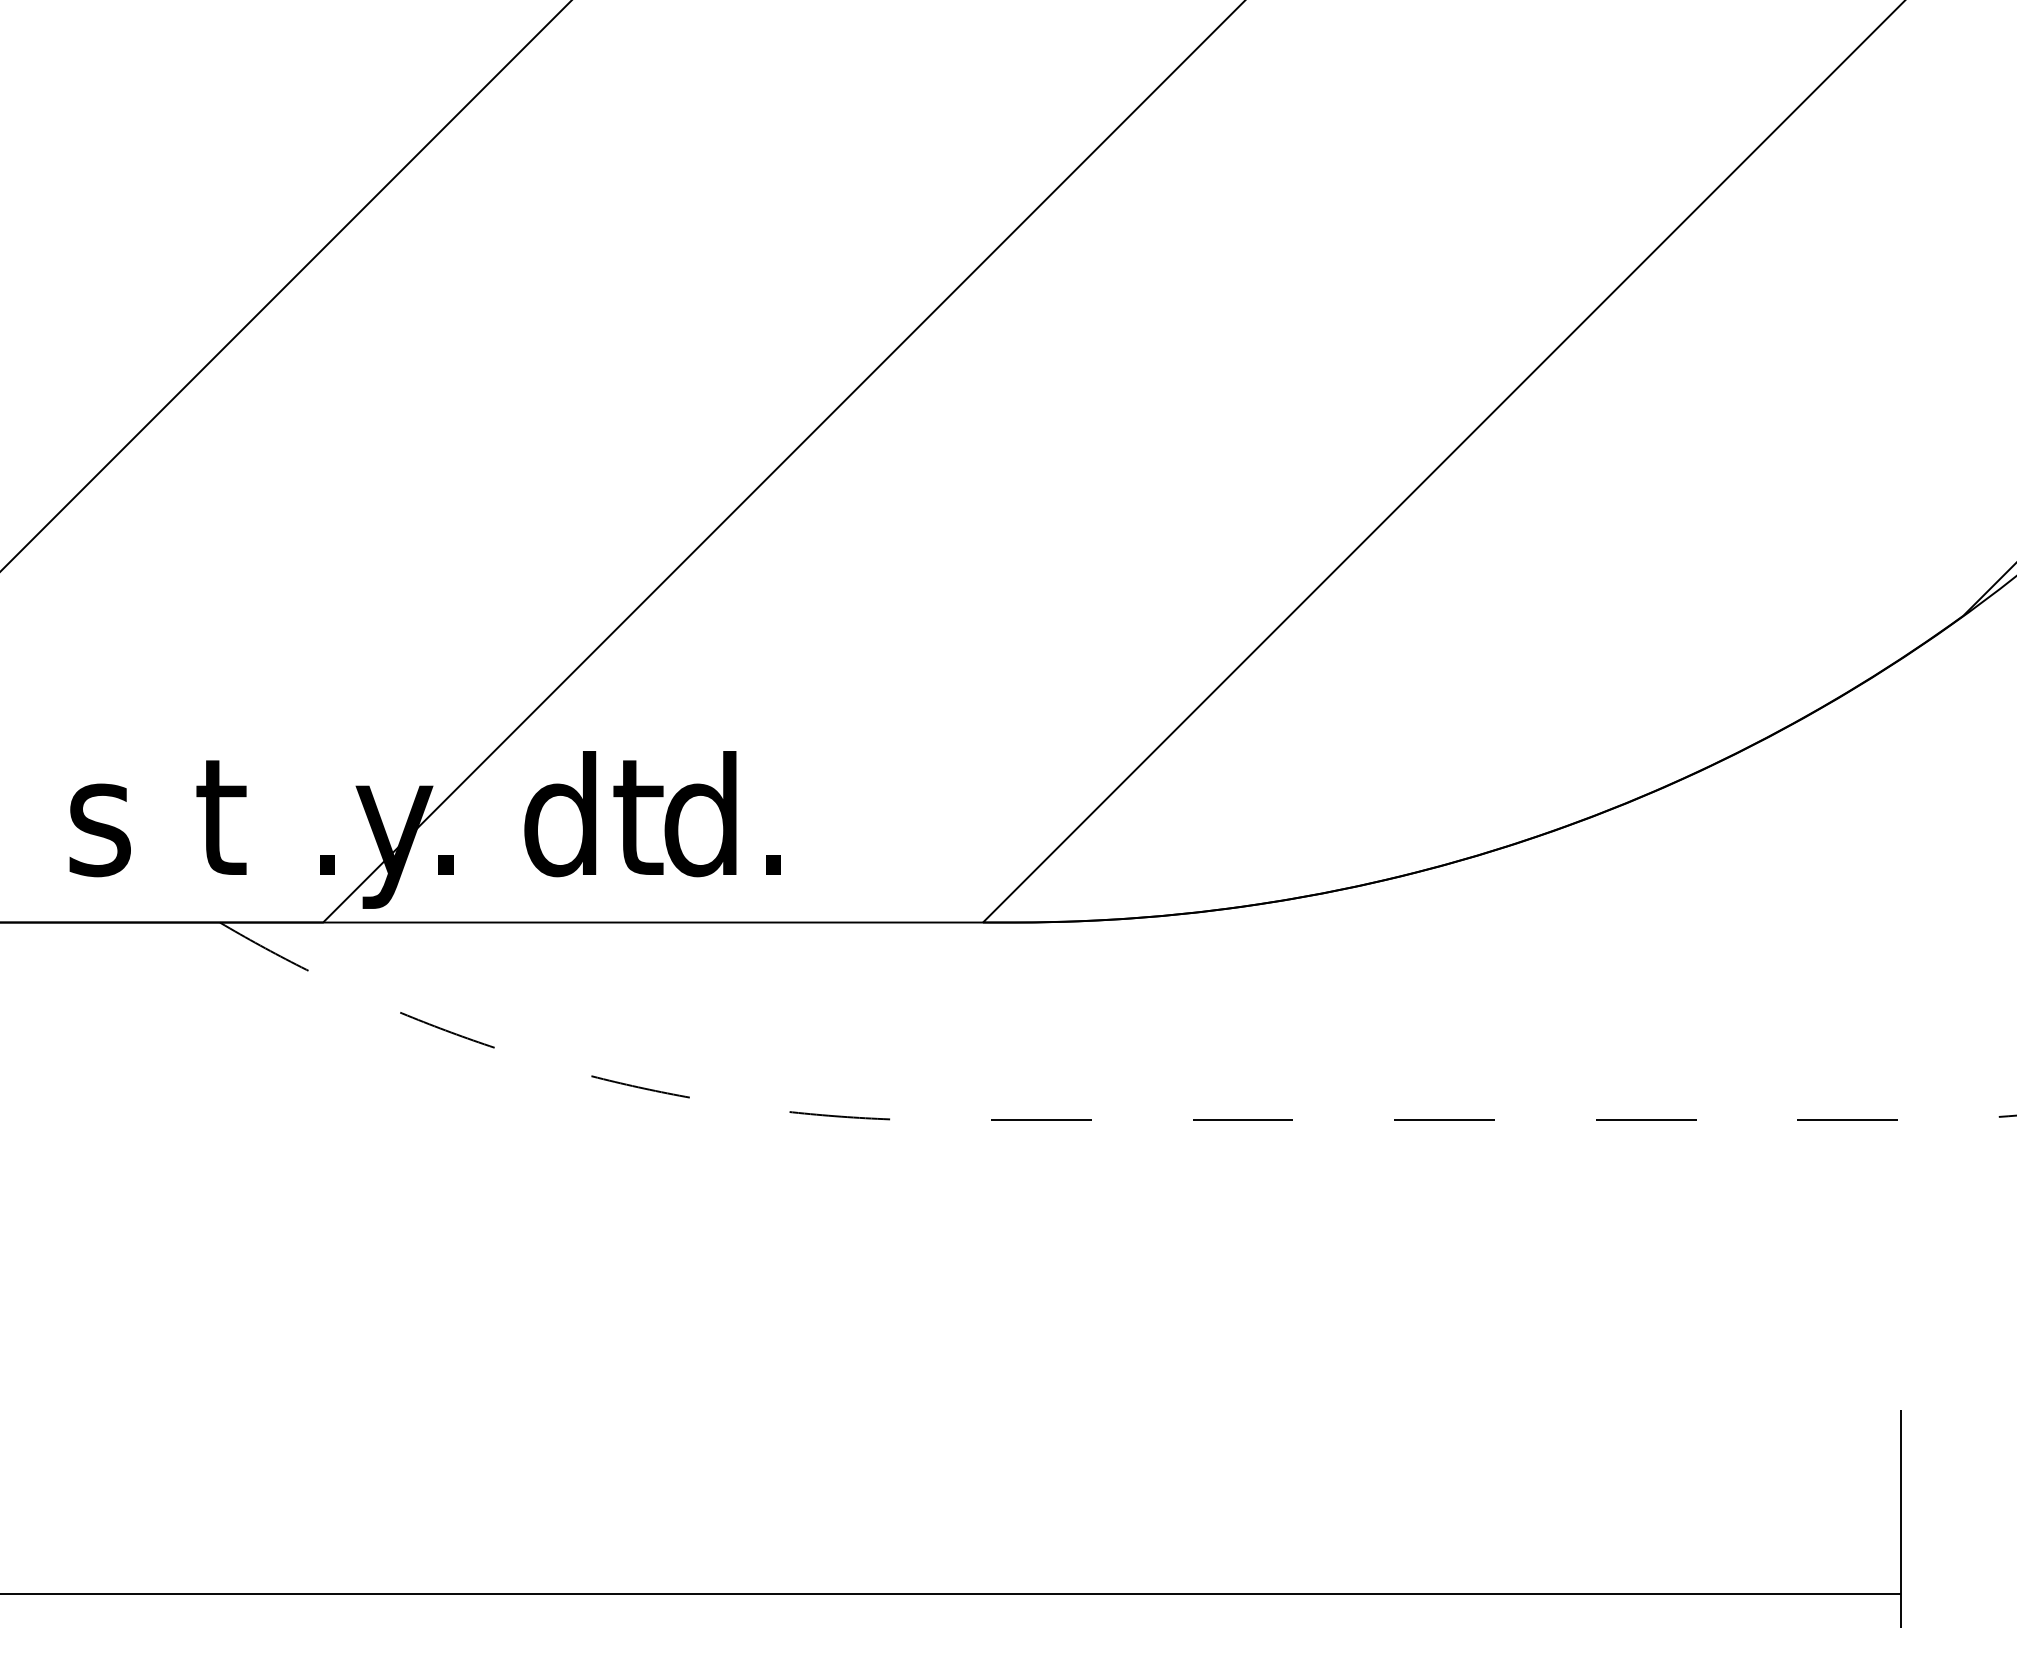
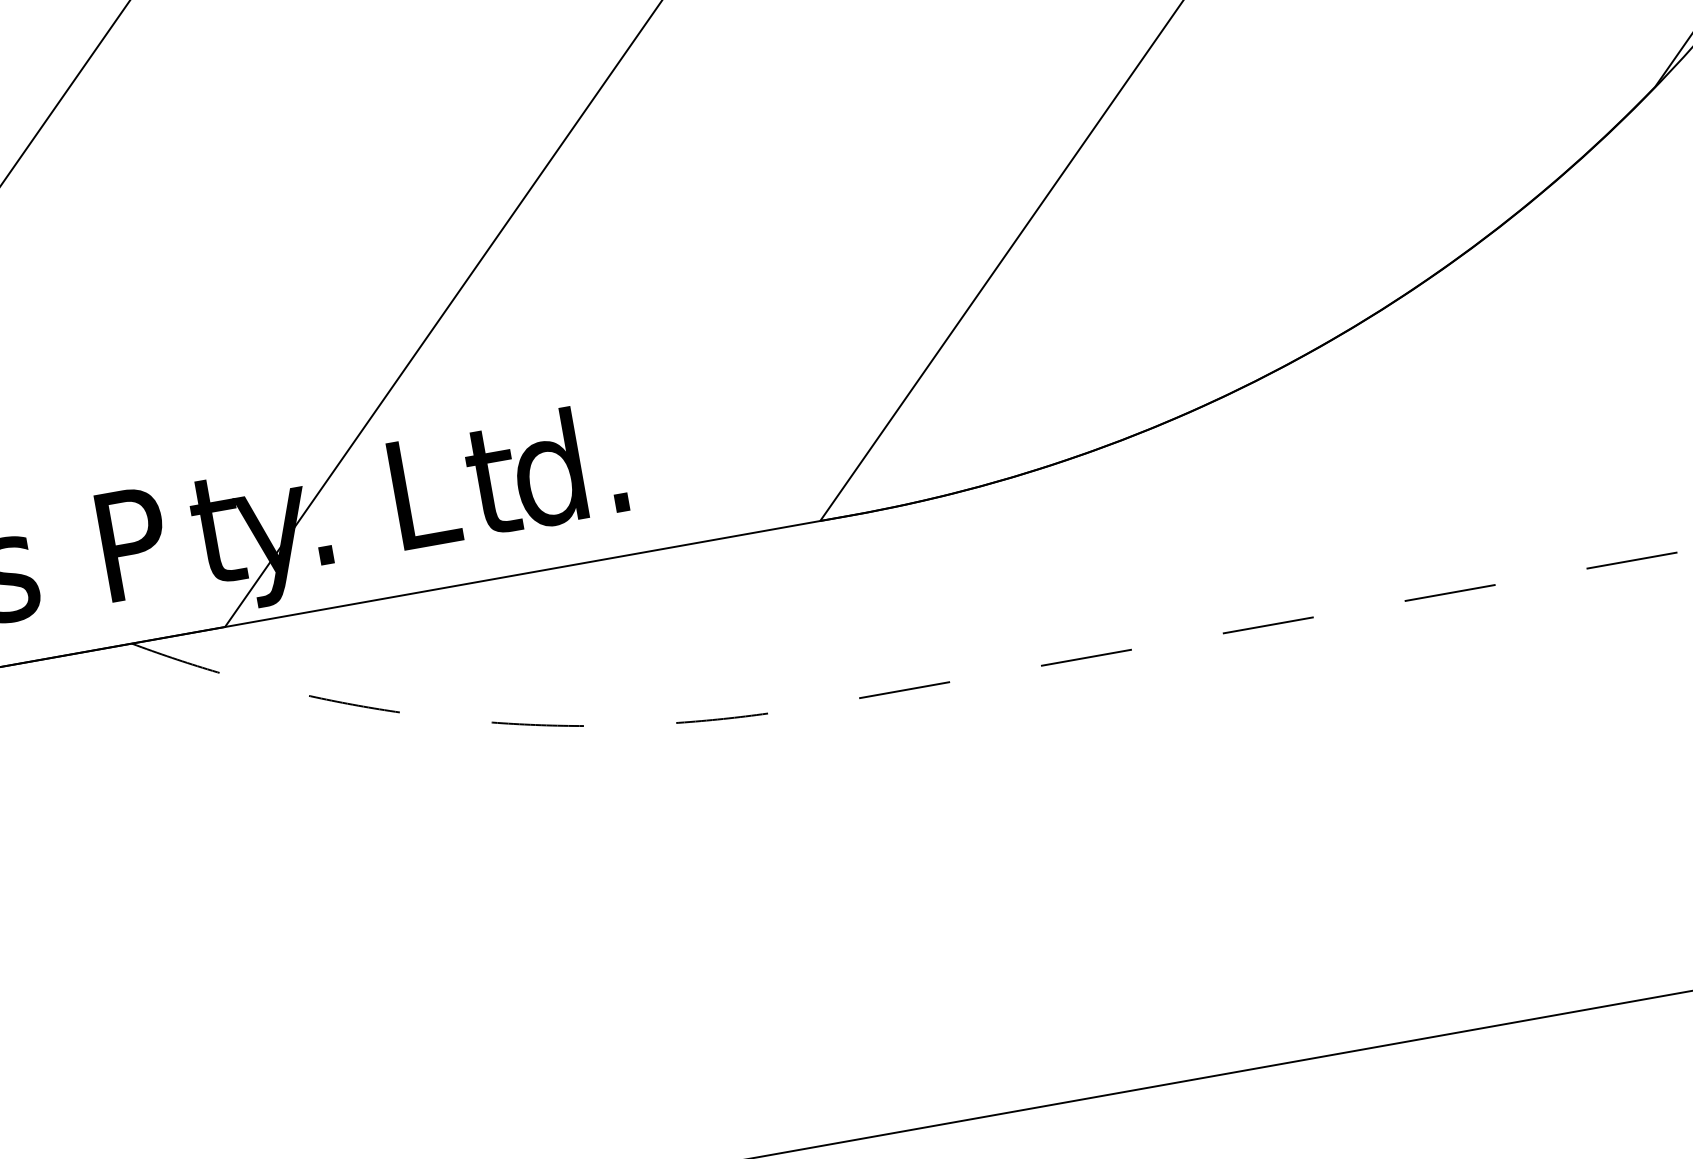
text: (560, 814) -> (421, 491), d -> L
text: (235, 815) -> (128, 544), t -> P
text: (333, 817) -> (217, 530), . -> t

